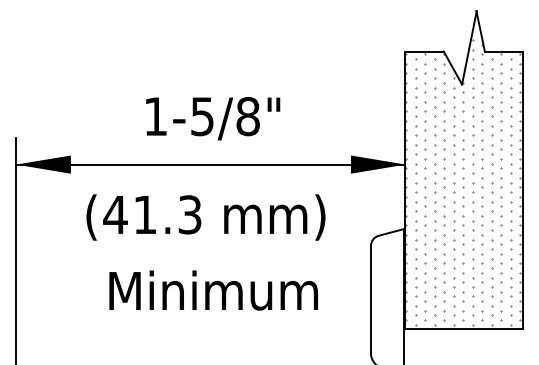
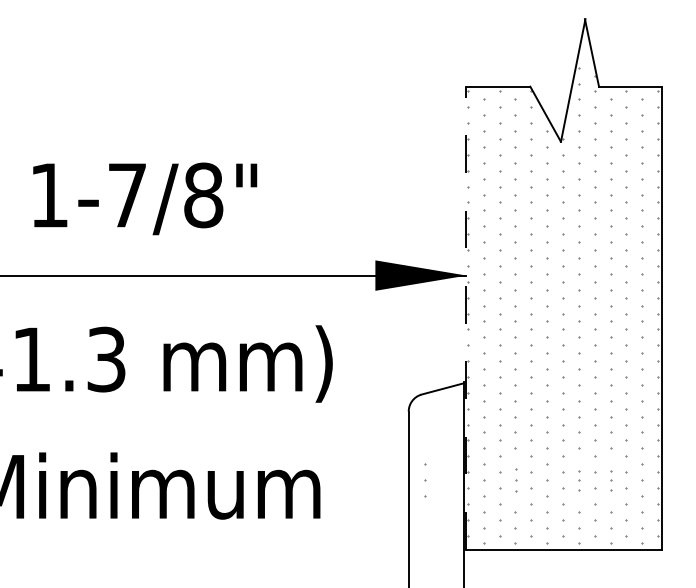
text: (202, 116) -> (127, 195), 1-5/8" -> 1-7/8"
line: (405, 190) -> (466, 318), solid -> dashed
part: (381, 287) -> (426, 480), added
part: (435, 287) -> (516, 480), size x0.7
part: (473, 287) -> (580, 480), size x0.6
part: (492, 287) -> (611, 480), size x0.6

